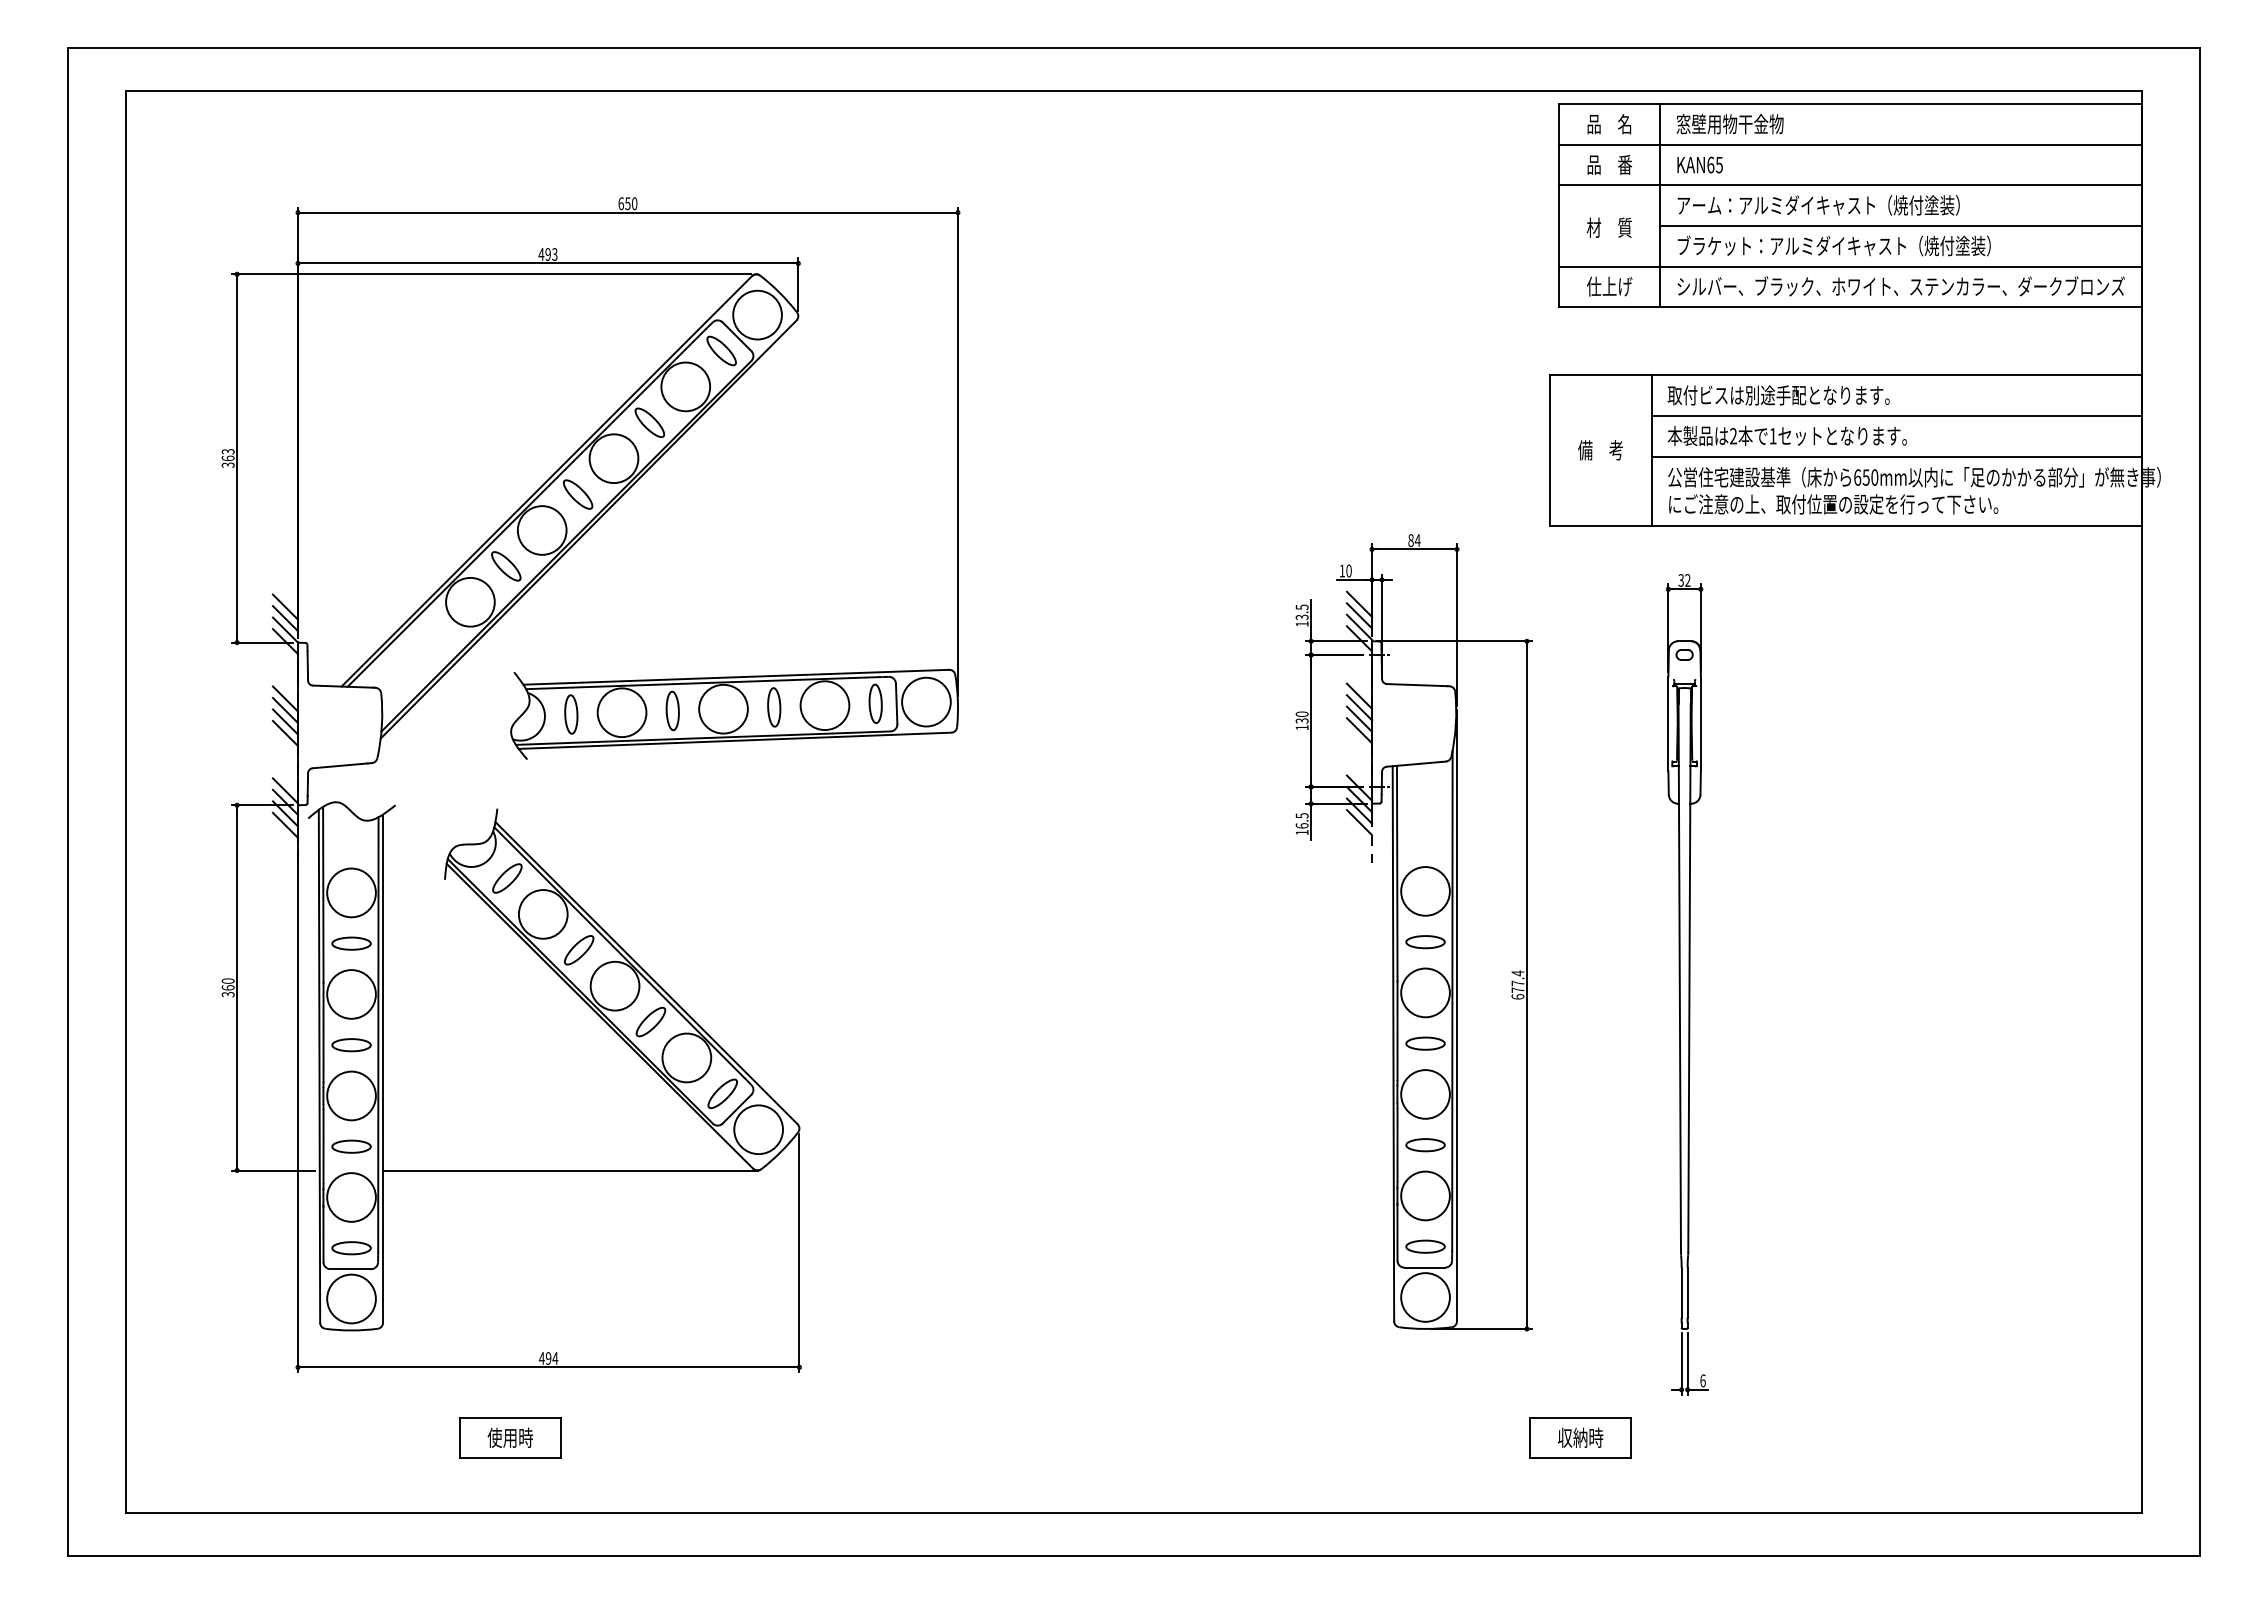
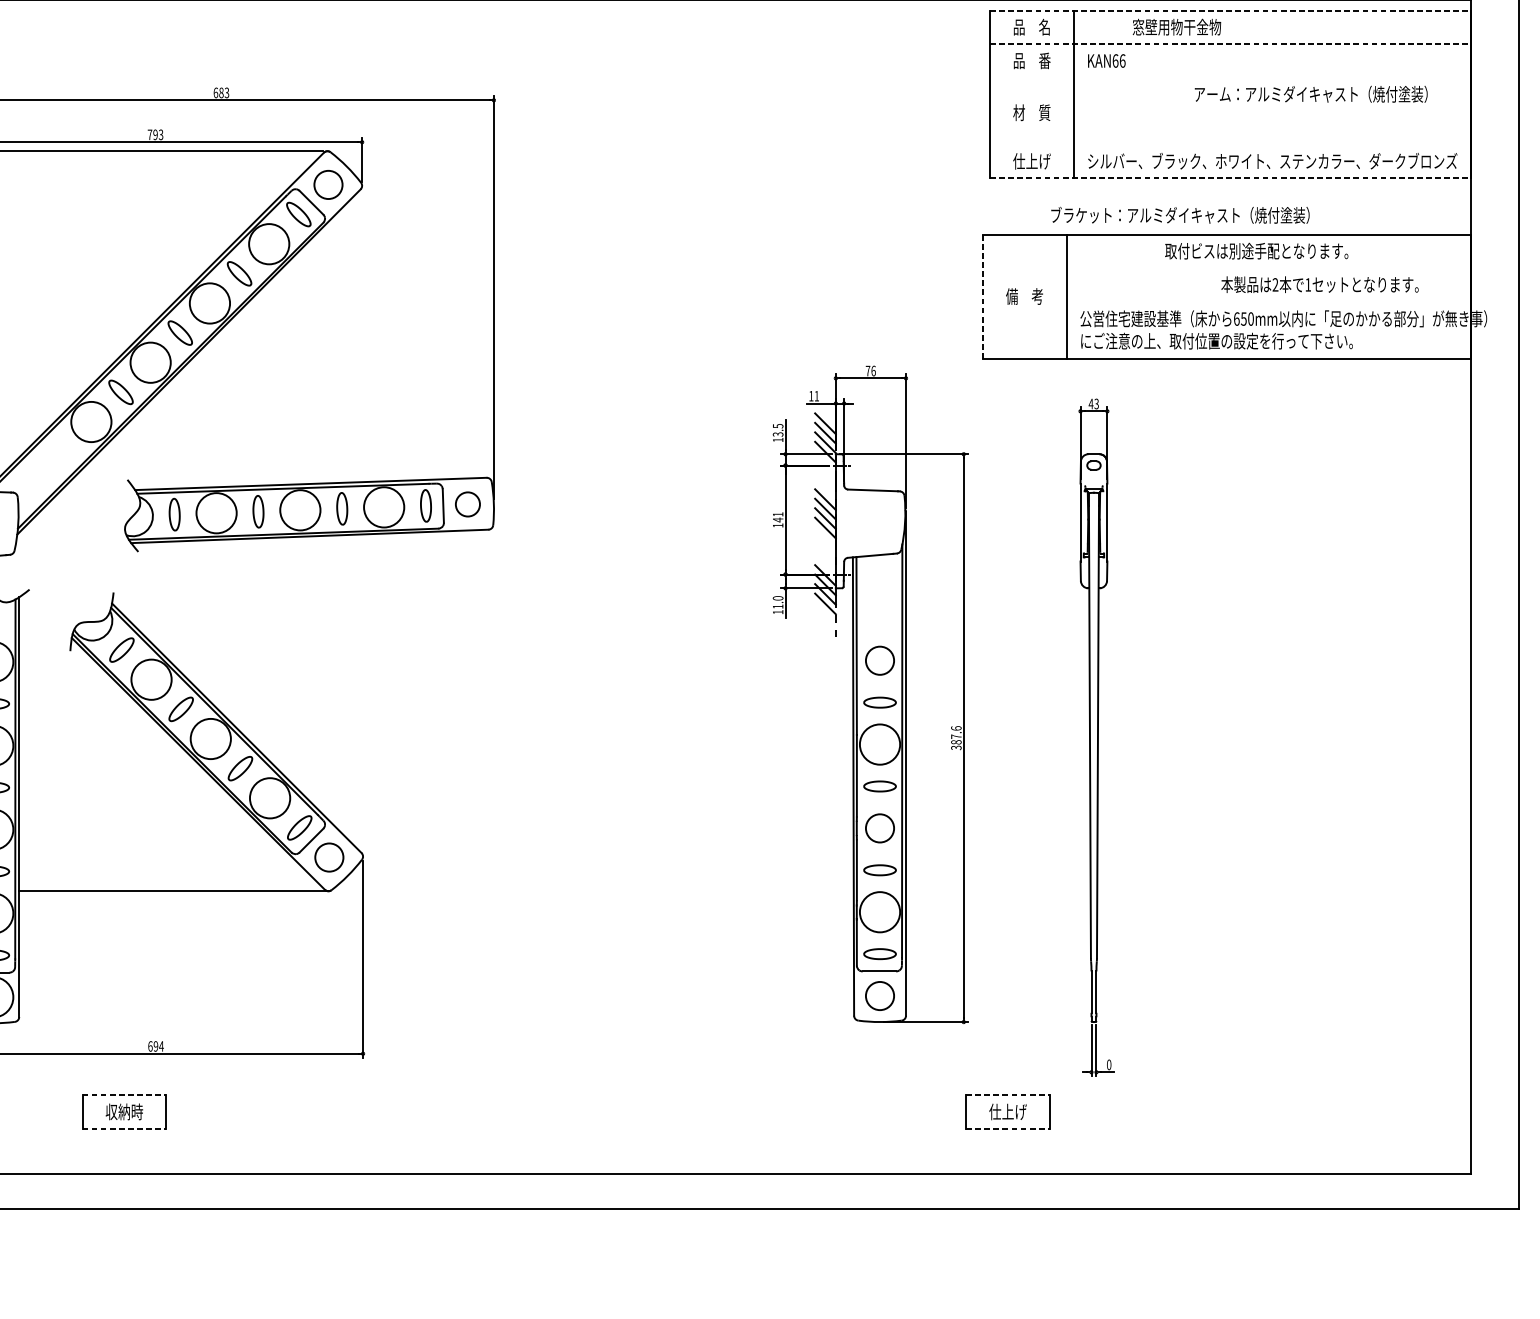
line: (1850, 104) -> (1230, 11), solid -> dashed
text: (1729, 124) -> (1176, 27), moved
line: (1850, 144) -> (1230, 44), solid -> dashed
text: (1718, 164) -> (1121, 60), KAN65 -> KAN66
line: (1849, 185) -> (1230, 77), removed
text: (631, 203) -> (224, 92), 650 -> 683
text: (1818, 205) -> (1311, 94), moved
line: (1900, 225) -> (1272, 110), removed
text: (1834, 245) -> (1180, 214), moved
text: (541, 254) -> (150, 134), 493 -> 793
line: (1849, 266) -> (1230, 144), removed
line: (1850, 307) -> (1230, 178), solid -> dashed
circle: (757, 314) -> (328, 184), size x0.7
text: (1778, 395) -> (1256, 251), moved
line: (1896, 415) -> (1268, 267), removed
text: (1787, 435) -> (1320, 284), moved
line: (1550, 450) -> (983, 296), solid -> dashed
line: (1896, 456) -> (1268, 301), removed
text: (1414, 540) -> (870, 371), 84 -> 76
text: (1348, 570) -> (816, 395), 10 -> 11
text: (1684, 580) -> (1093, 404), 32 -> 43
circle: (926, 701) -> (467, 503), size x0.6
text: (1301, 717) -> (777, 517), 130 -> 141
text: (1301, 820) -> (777, 602), 16.5 -> 11.0
circle: (1425, 891) -> (879, 660), size x0.7
text: (1517, 984) -> (955, 737), 677.4 -> 387.6
circle: (1425, 1094) -> (879, 828), size x0.7
circle: (758, 1129) -> (329, 857), size x0.7
circle: (1425, 1297) -> (879, 996), size x0.7
text: (541, 1358) -> (150, 1046), 494 -> 694
text: (1702, 1380) -> (1108, 1064), 6 -> 0
line: (510, 1417) -> (124, 1095), solid -> dashed
line: (1580, 1417) -> (1007, 1095), solid -> dashed
text: (502, 1437) -> (117, 1111), 使用時 -> 収納時
text: (1580, 1437) -> (1007, 1111), 収納時 -> 仕上げ
line: (510, 1458) -> (124, 1129), solid -> dashed
line: (1580, 1458) -> (1007, 1129), solid -> dashed

